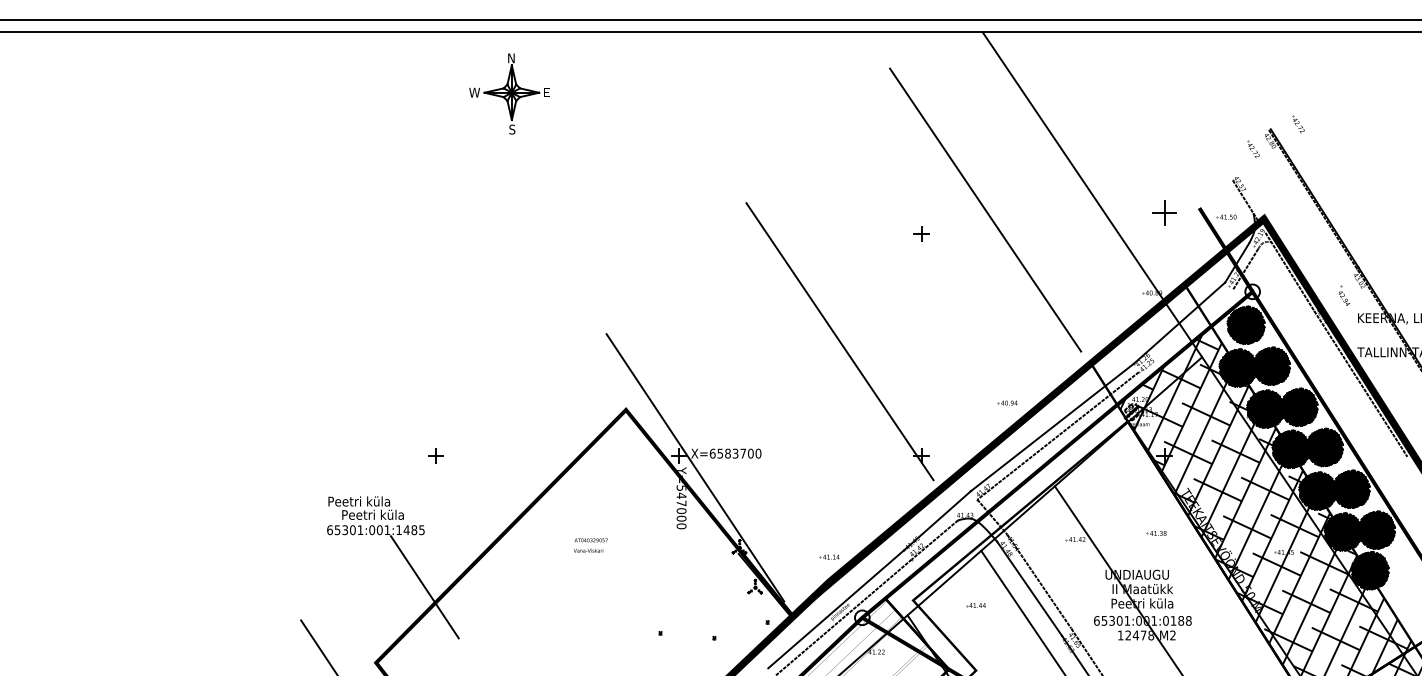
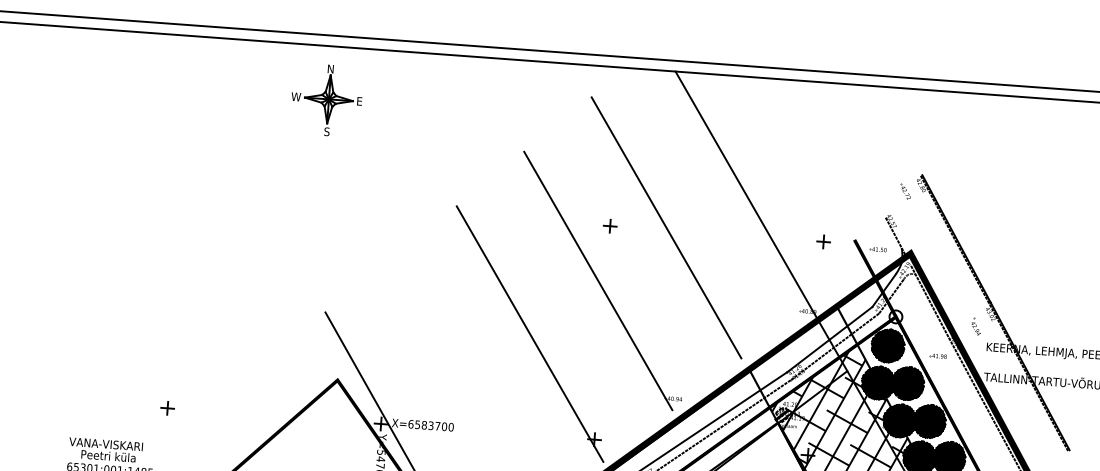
part: (509, 93) -> (326, 99), moved
part: (1298, 124) -> (947, 172), removed
part: (1164, 212) -> (823, 241), size x0.62
part: (921, 233) -> (610, 225), moved
line: (912, 275) -> (598, 280), added
line: (1185, 330) -> (834, 346), added
part: (1303, 332) -> (938, 355), added
text: (369, 501) -> (106, 444), Peetri küla -> VANA-VISKARI

